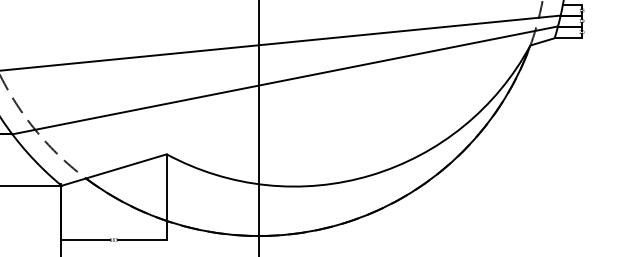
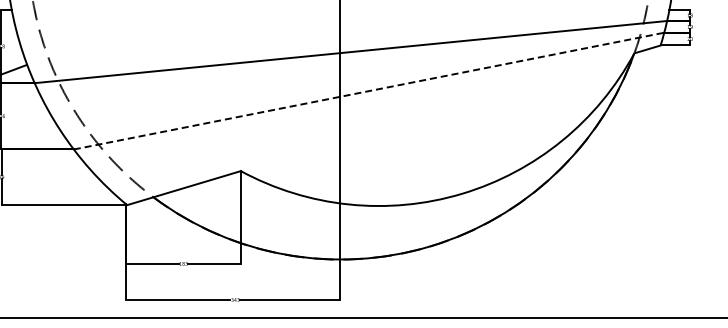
line: (285, 80) -> (369, 91), solid -> dashed

